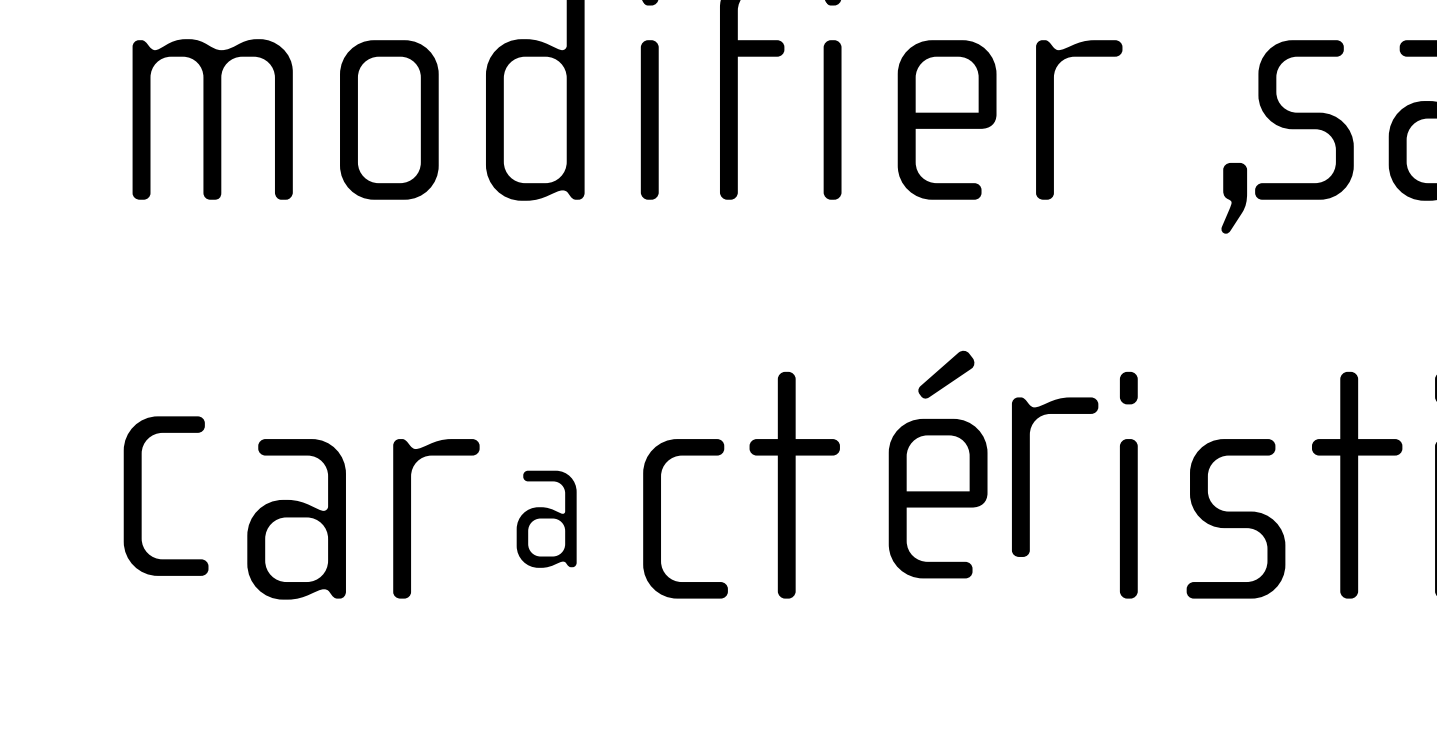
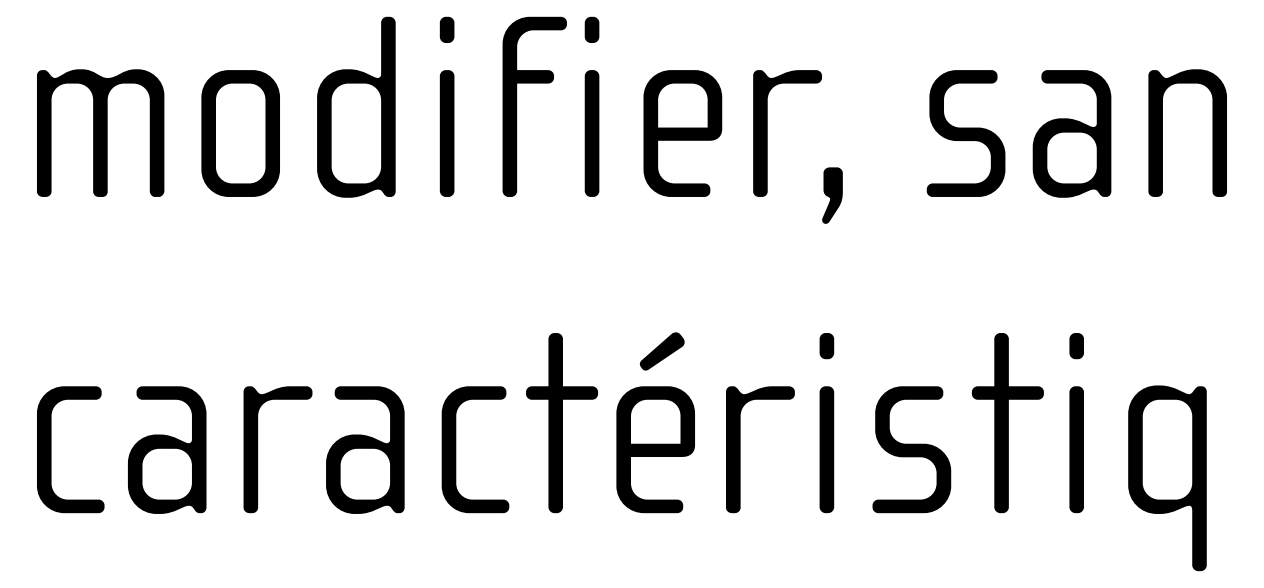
part: (1234, 198) -> (832, 195), moved
part: (937, 464) -> (655, 422), moved
part: (1029, 476) -> (740, 449), moved
part: (141, 495) -> (51, 449), moved
part: (546, 518) -> (365, 449), size x1.67

